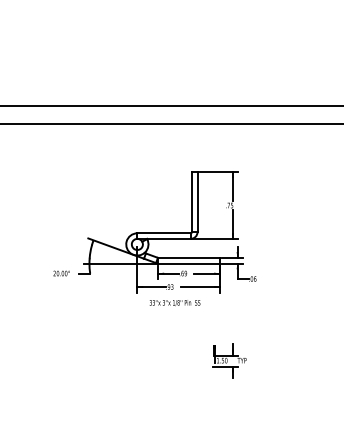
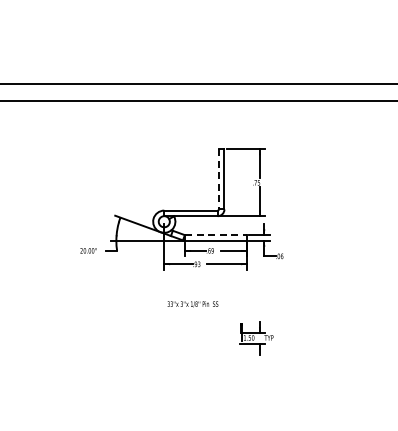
line: (191, 202) -> (218, 179), solid -> dashed
line: (189, 258) -> (216, 235), solid -> dashed
text: (174, 303) -> (192, 304), moved

